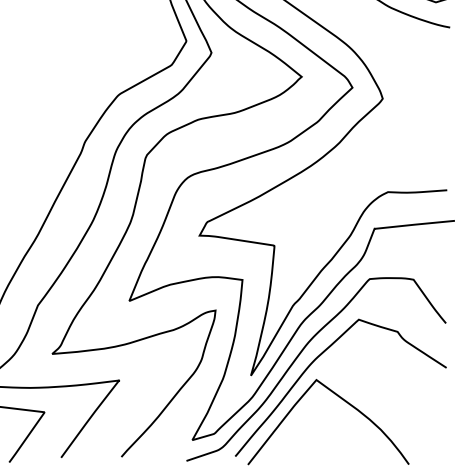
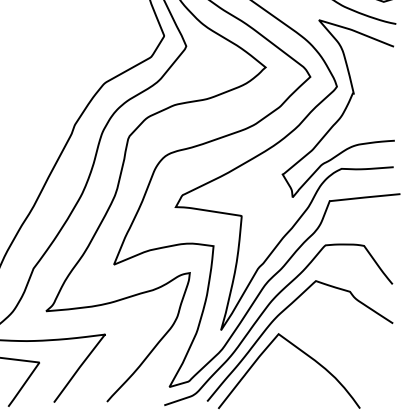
curve: (390, 125) -> (343, 110), added

